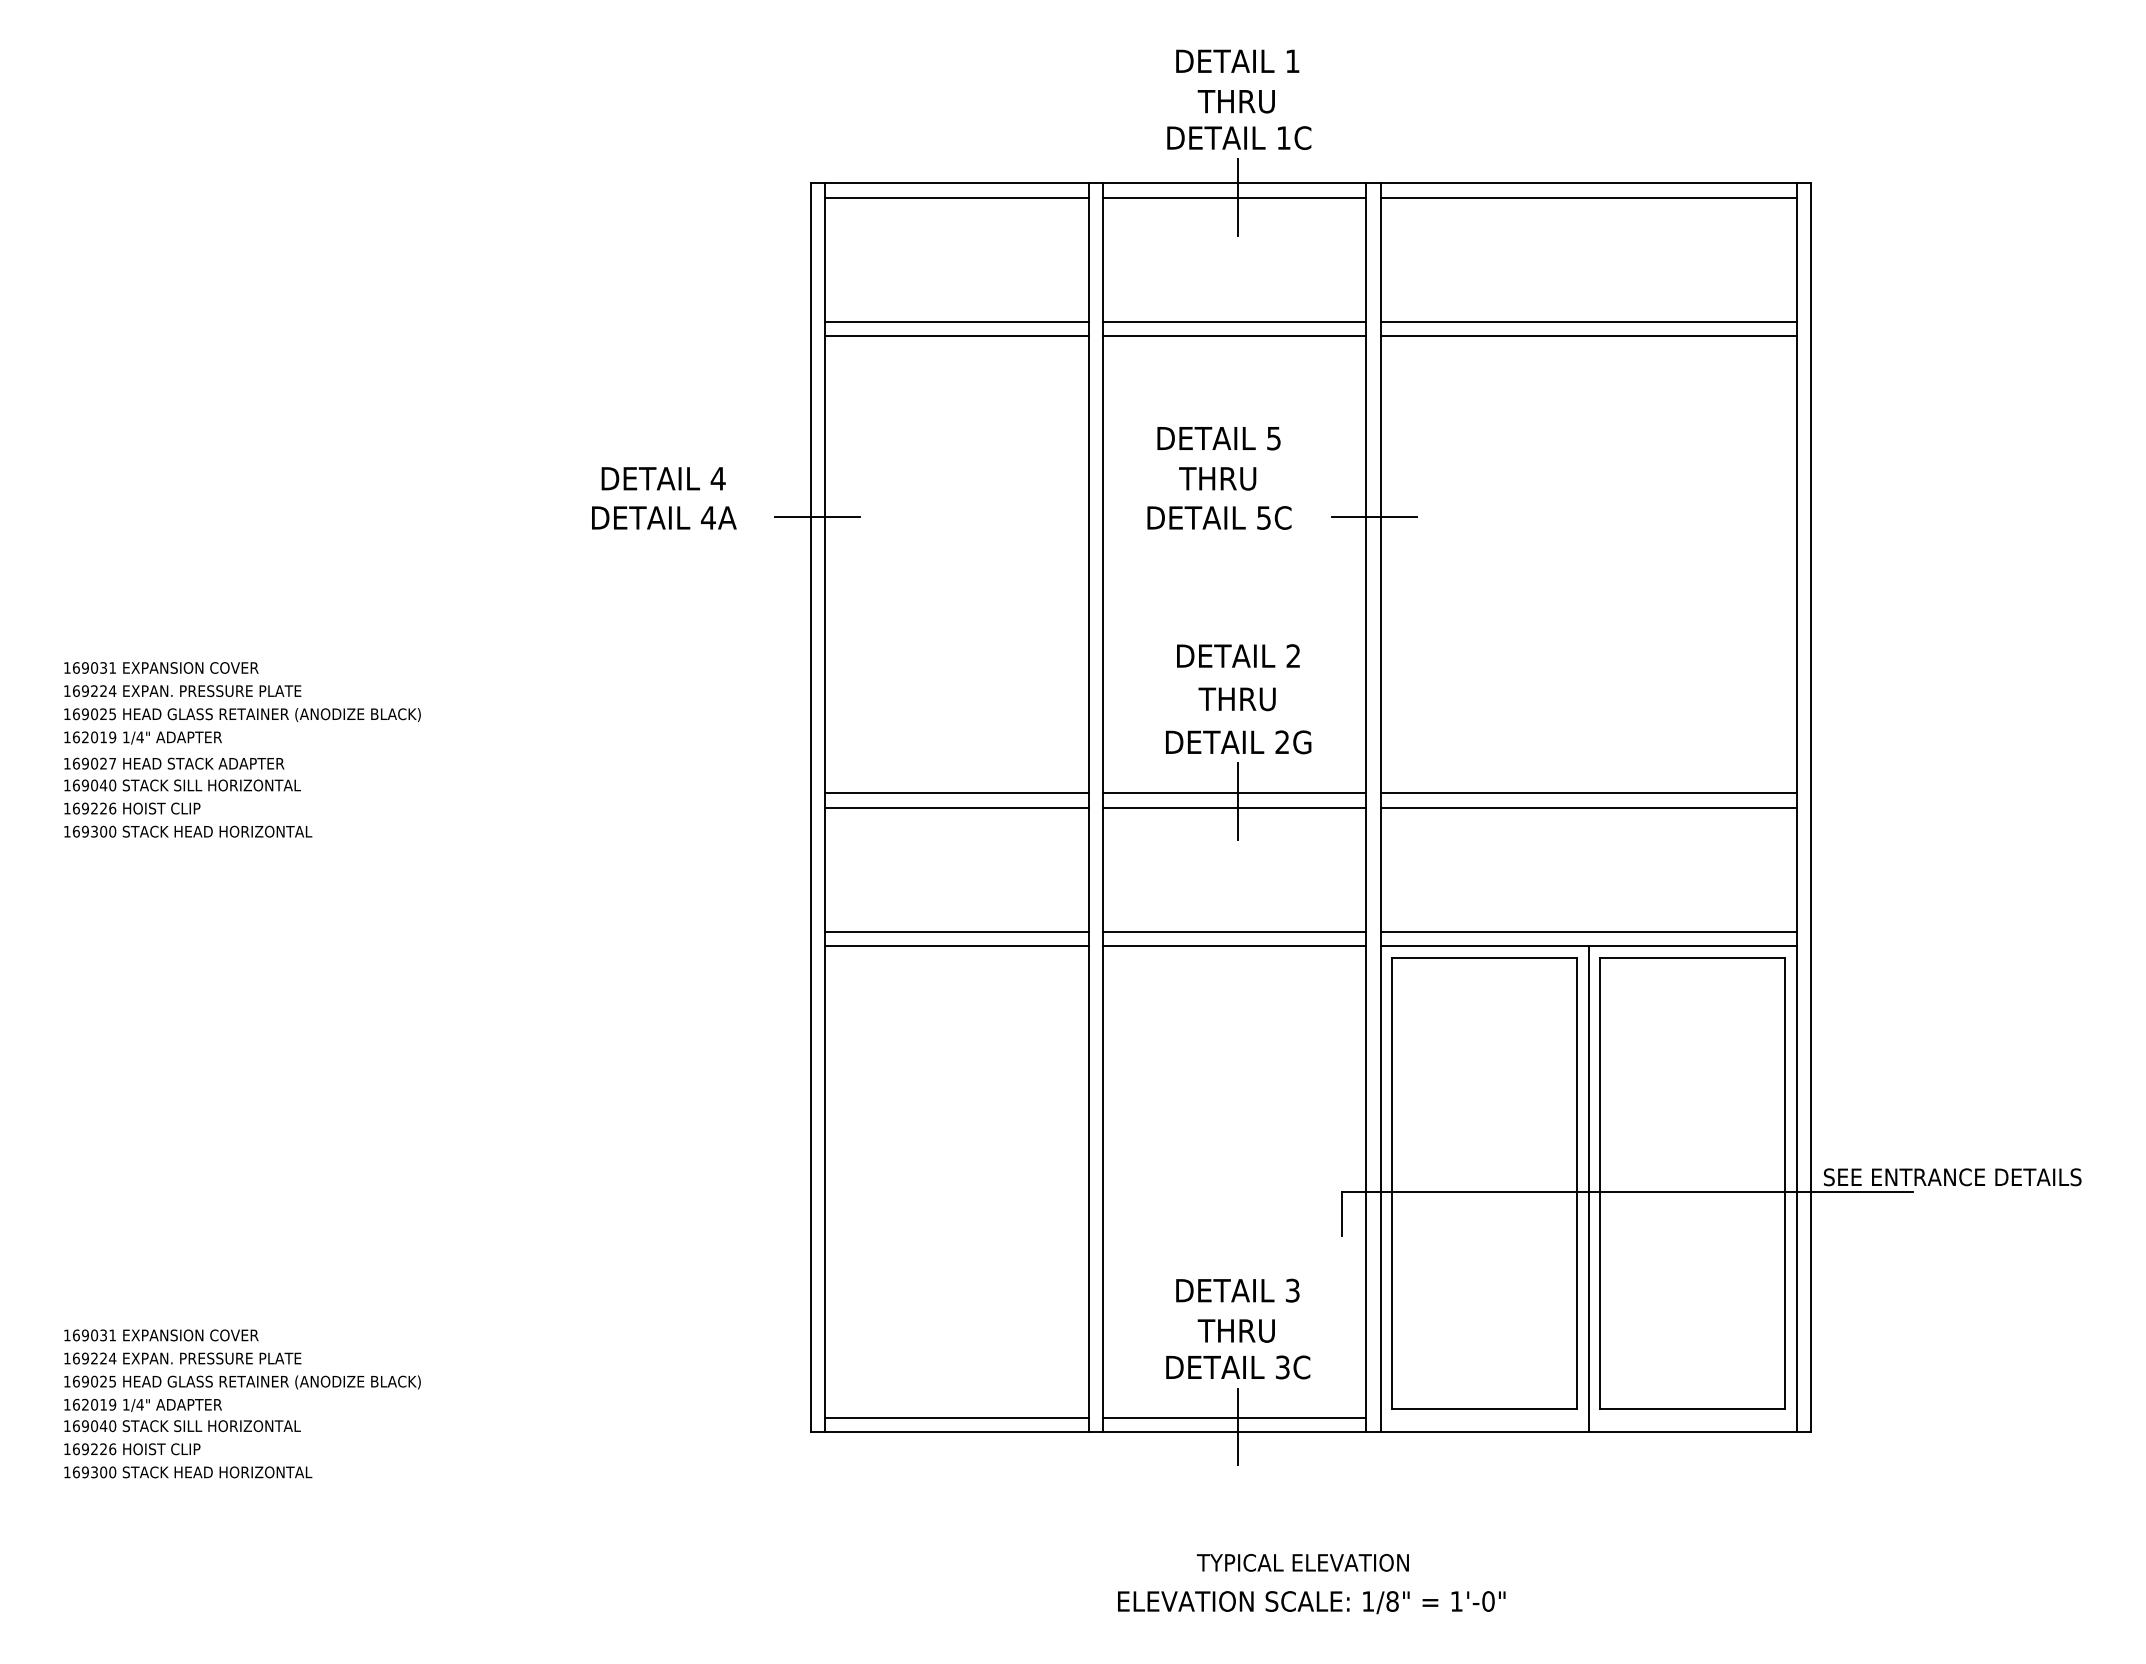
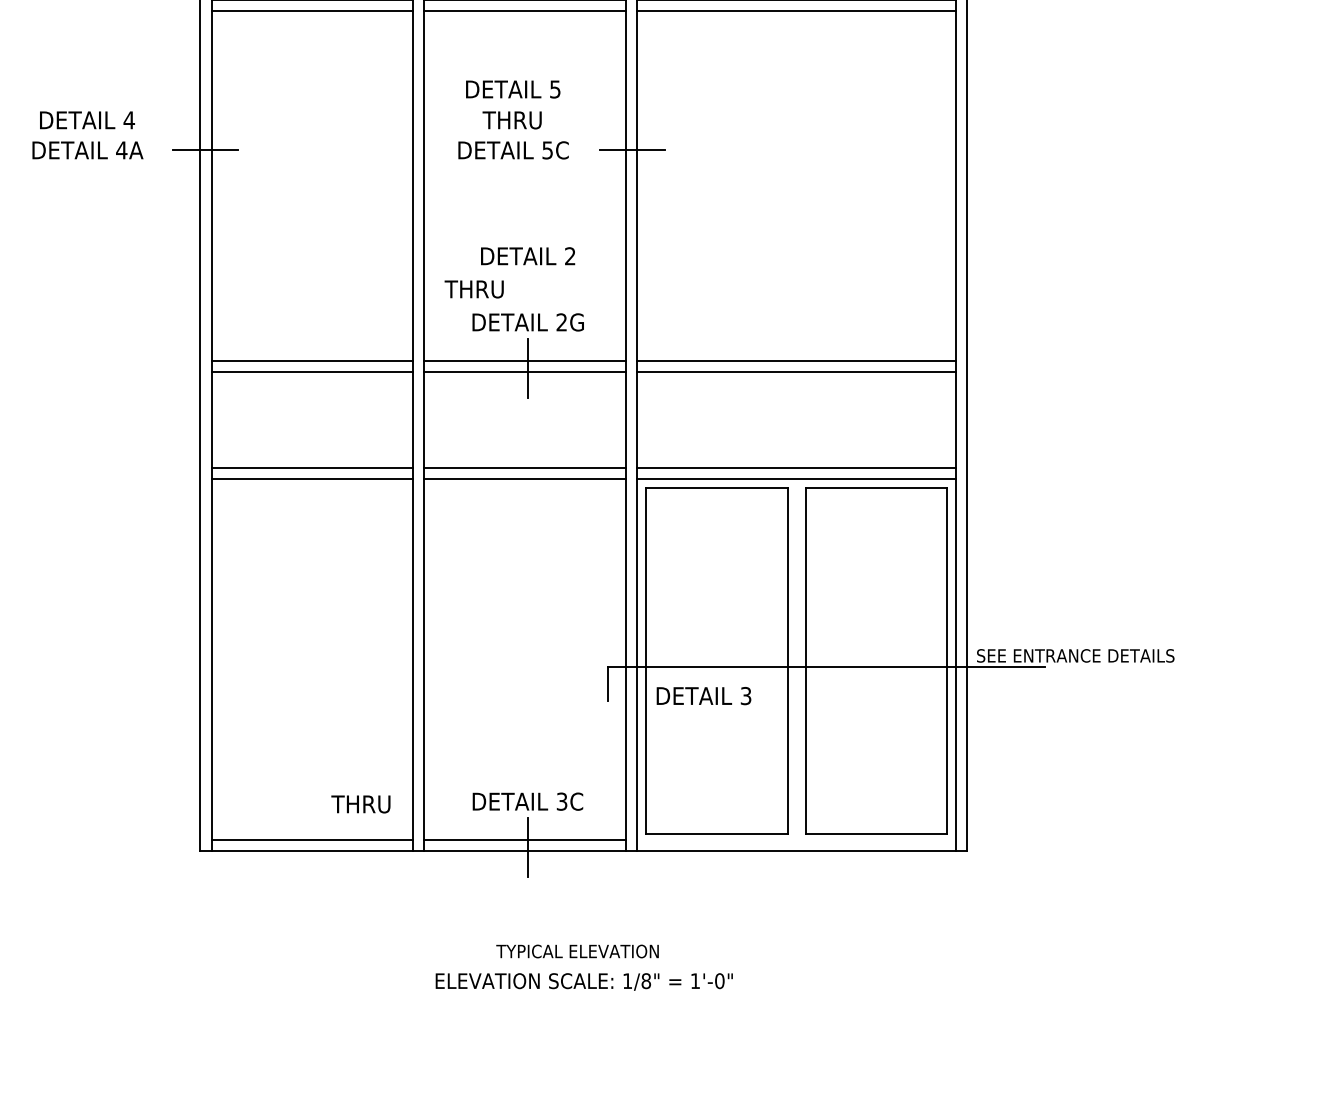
text: (1236, 699) -> (473, 289), moved
line: (1588, 1189) -> (796, 665), removed
text: (1237, 1290) -> (703, 695), moved
text: (1235, 1330) -> (360, 804), moved

